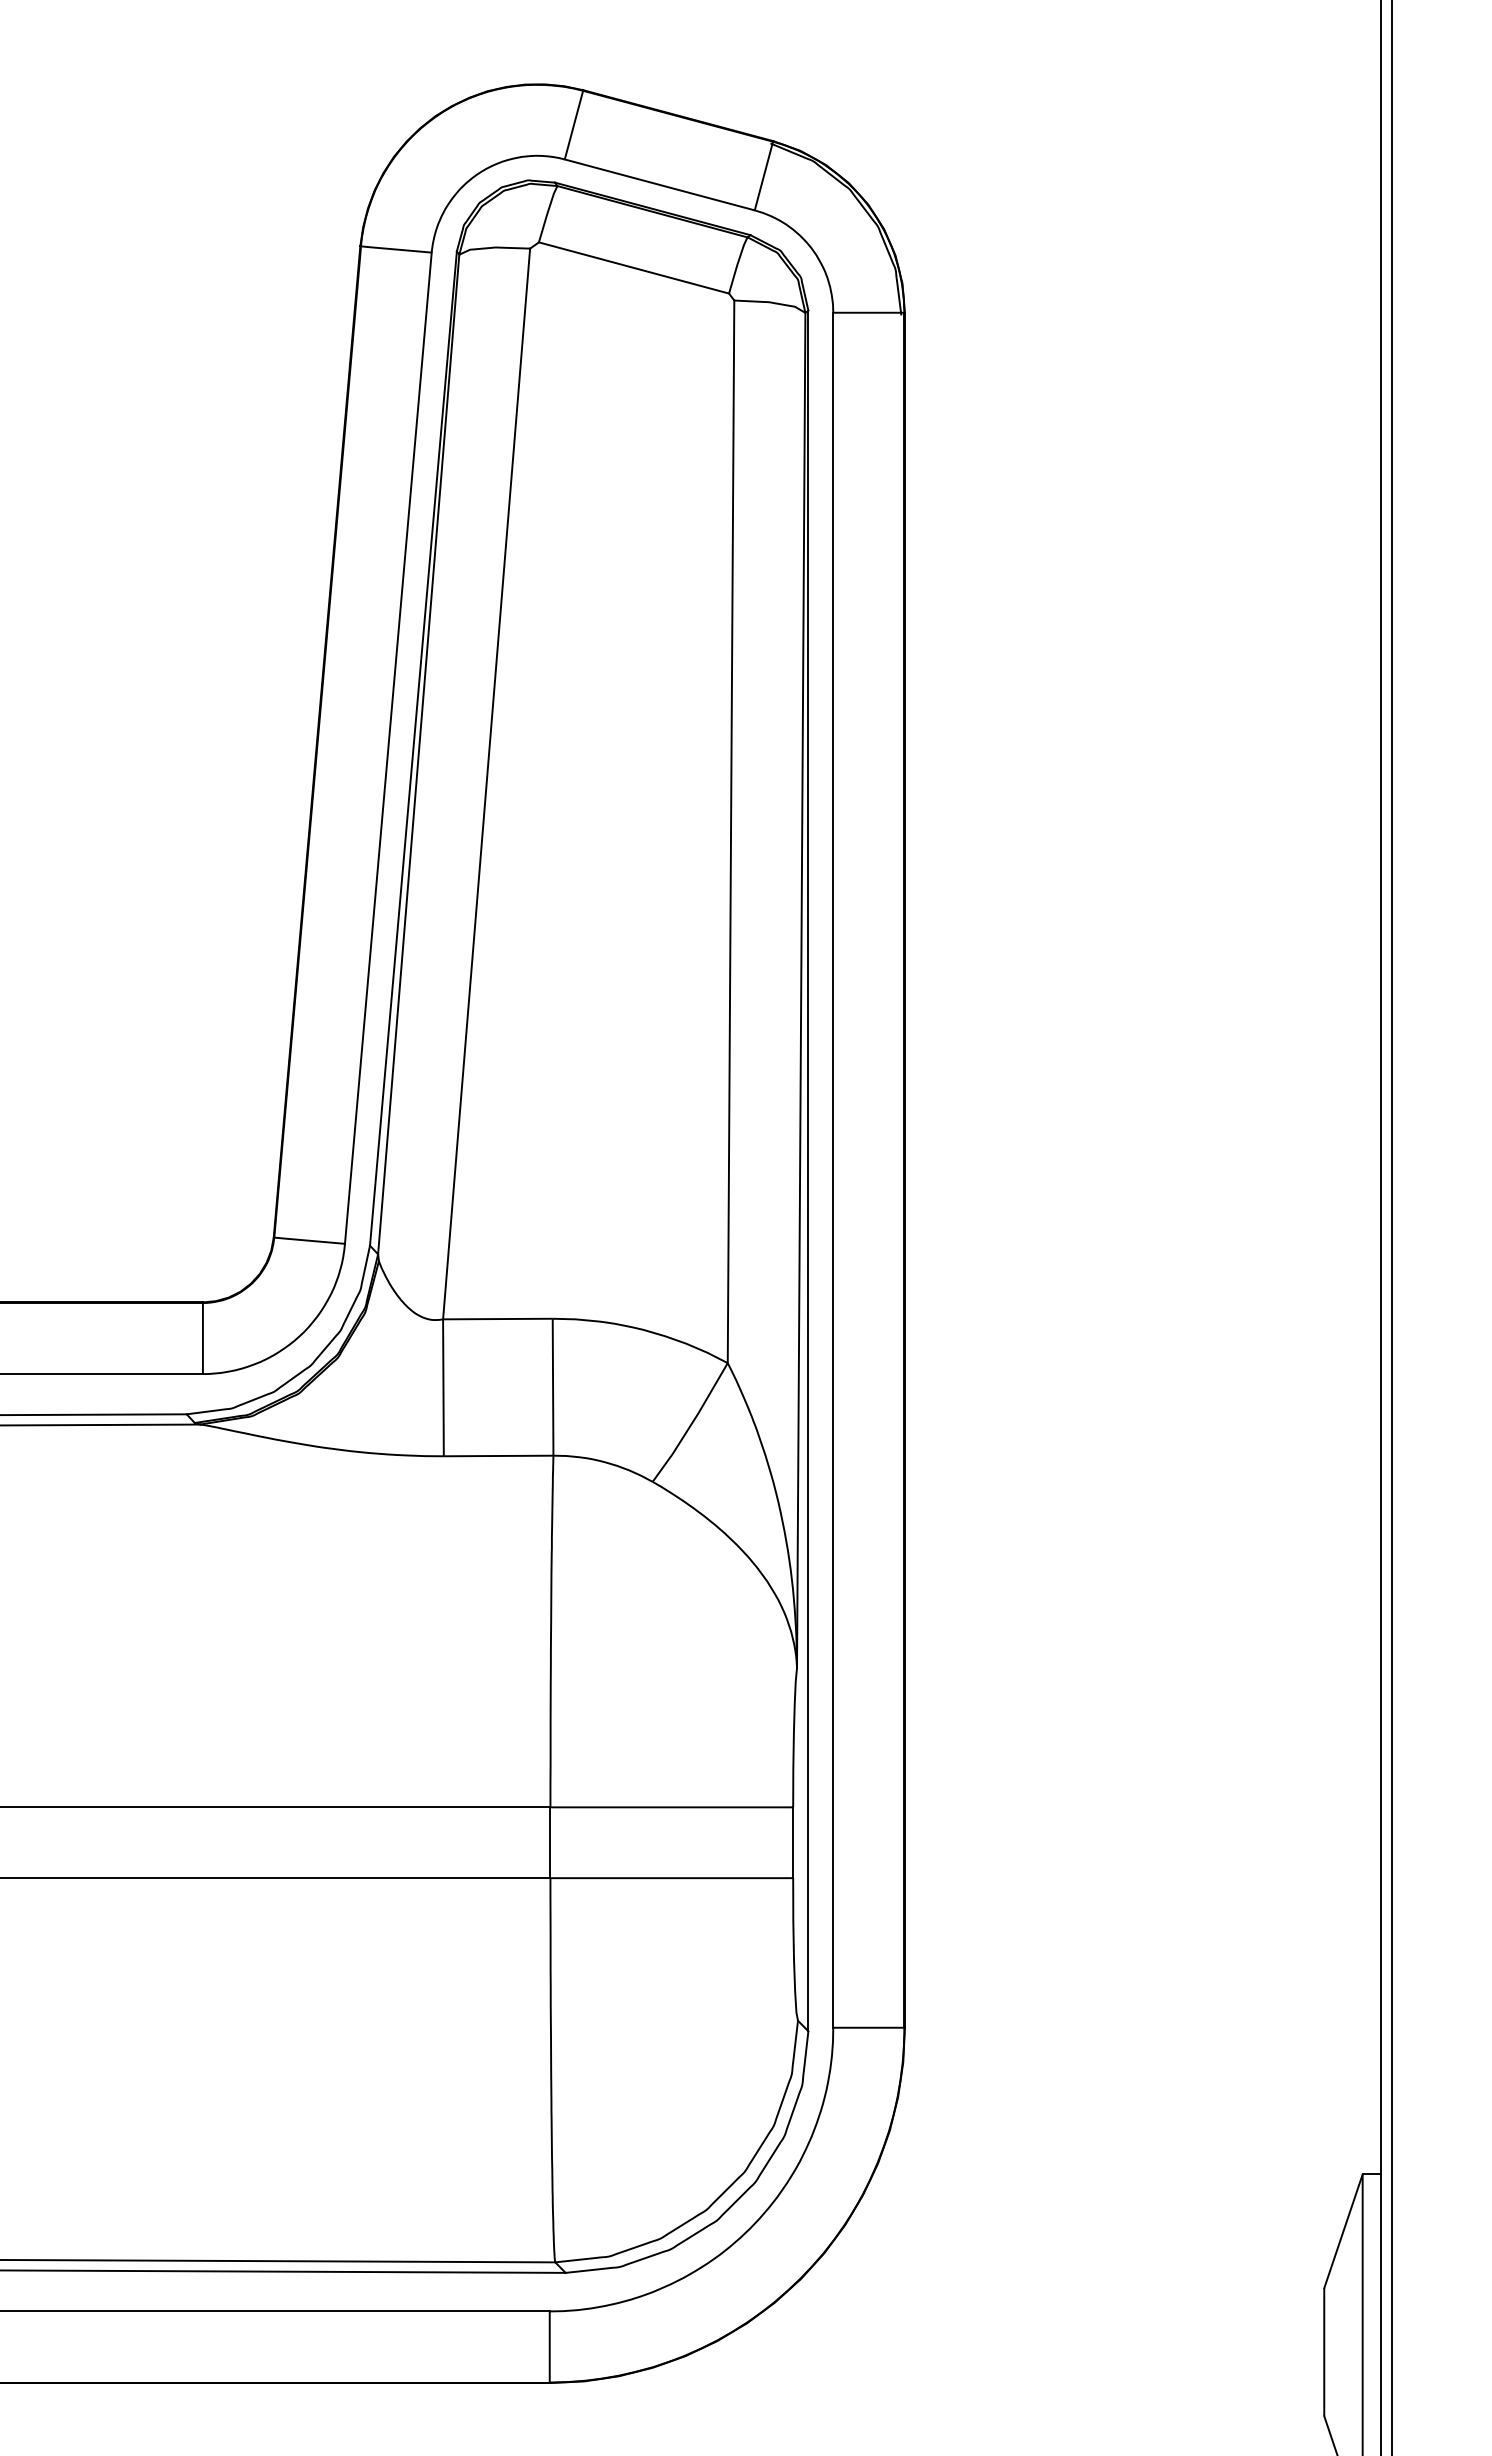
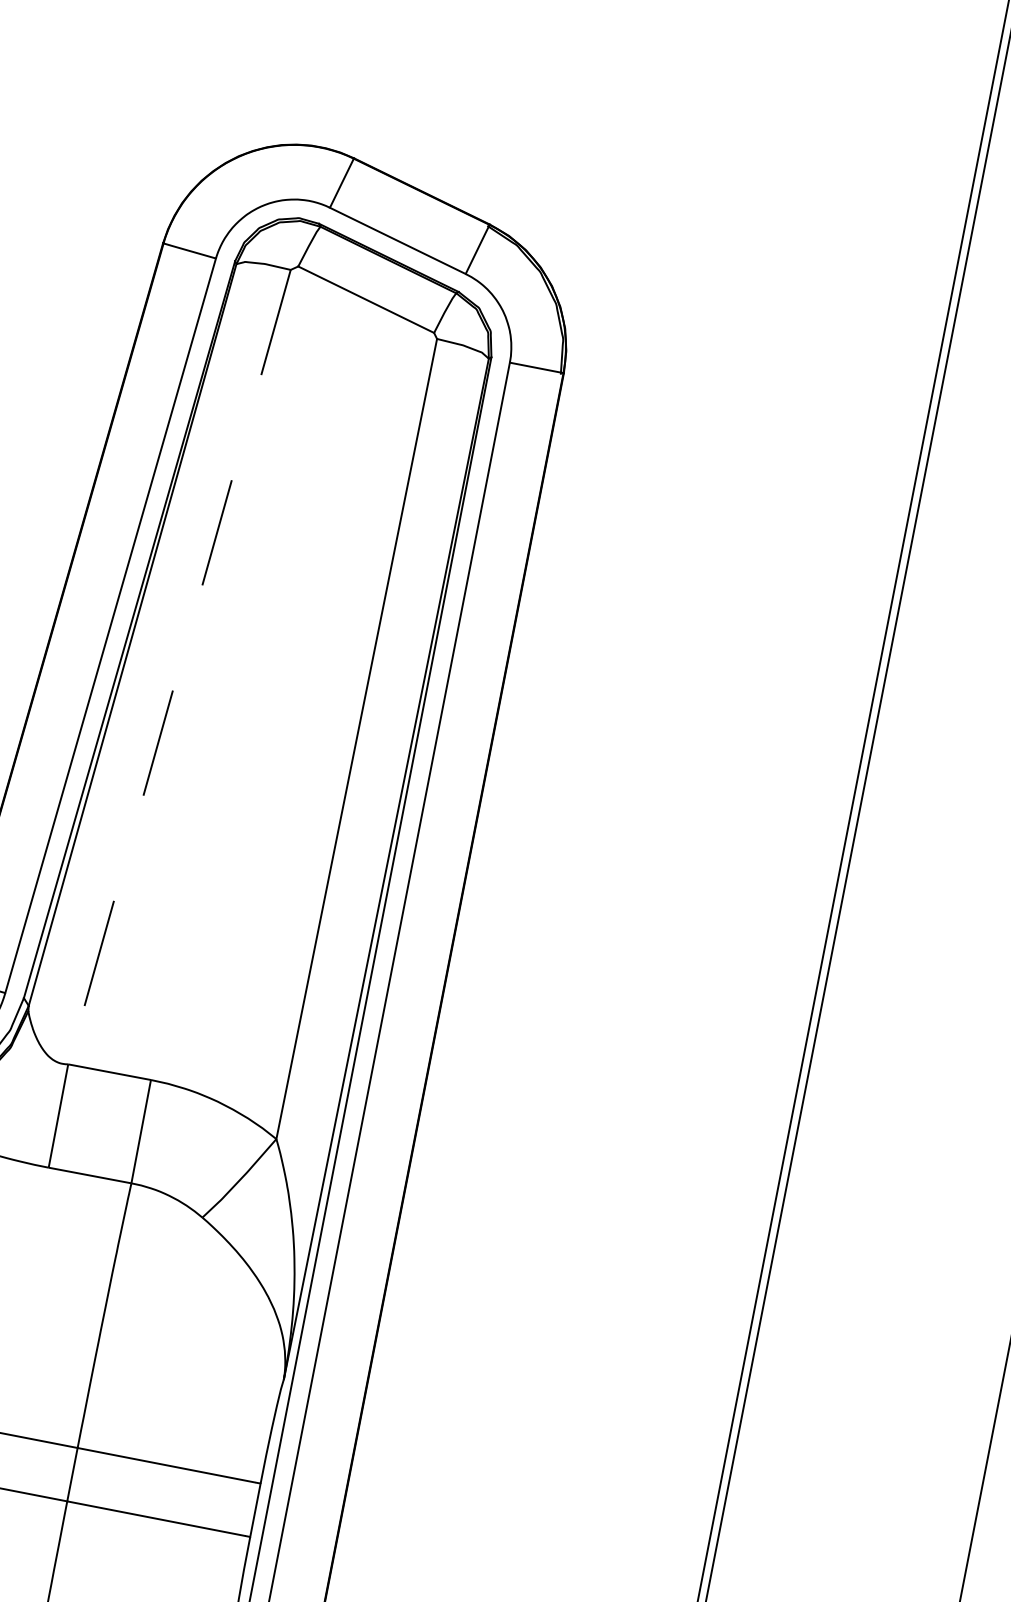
line: (486, 784) -> (179, 667), solid -> dashed

